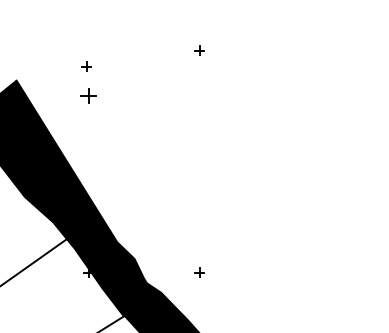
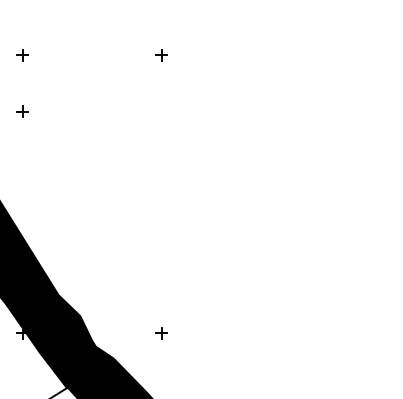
part: (86, 66) -> (22, 54), moved
part: (88, 95) -> (22, 111), size x0.62

